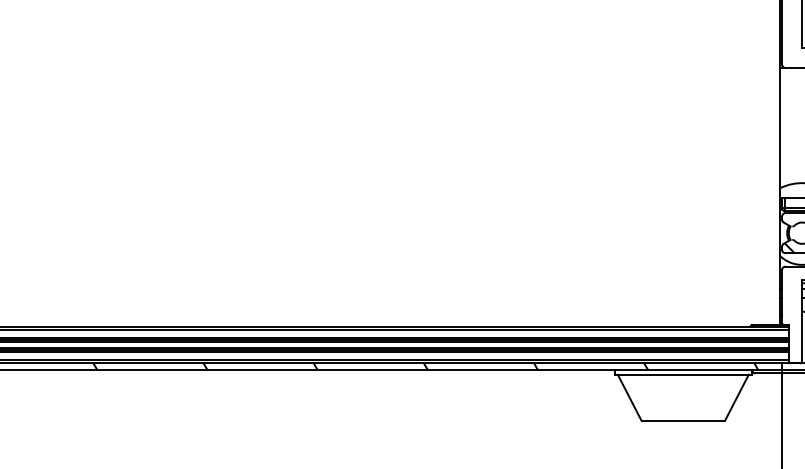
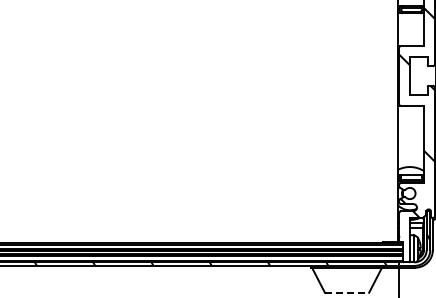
line: (684, 420) -> (347, 292), solid -> dashed

